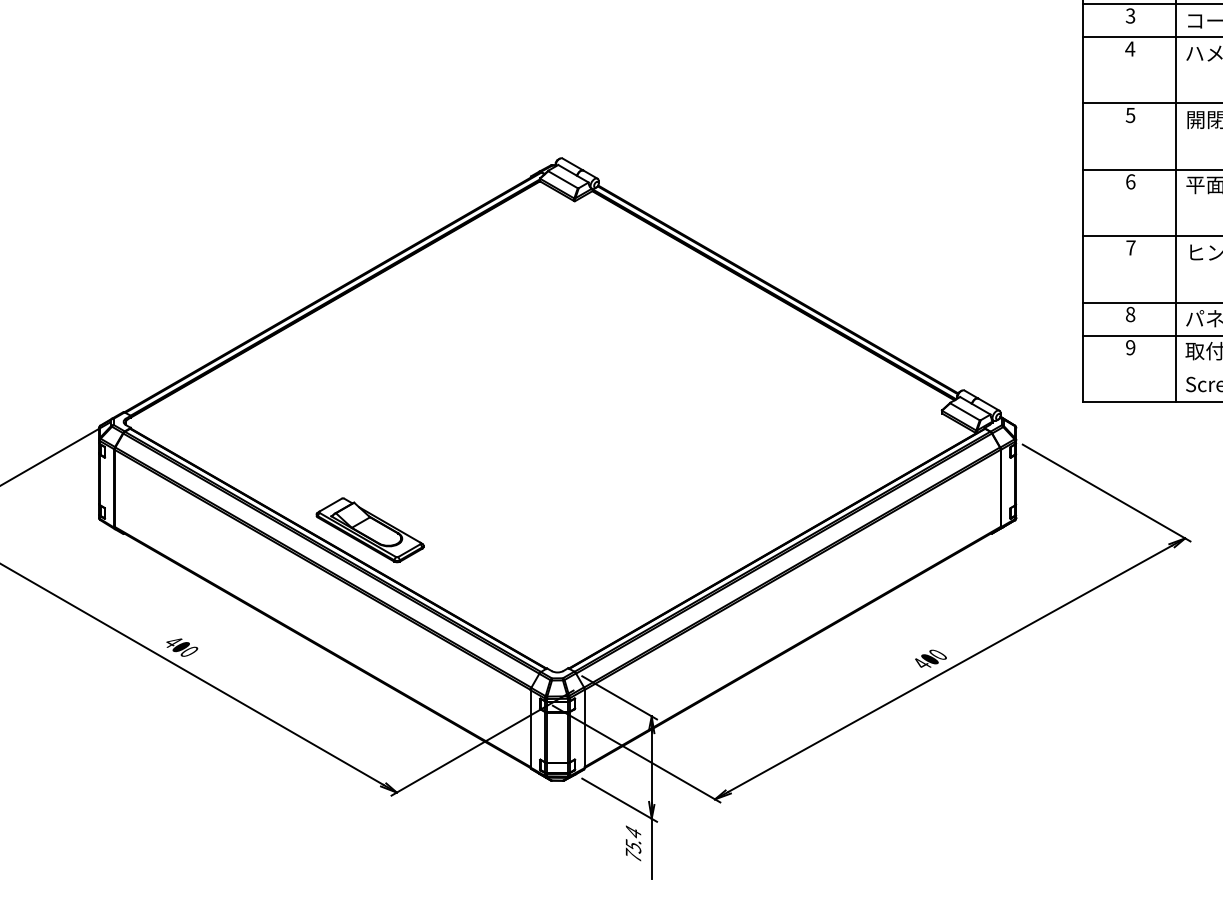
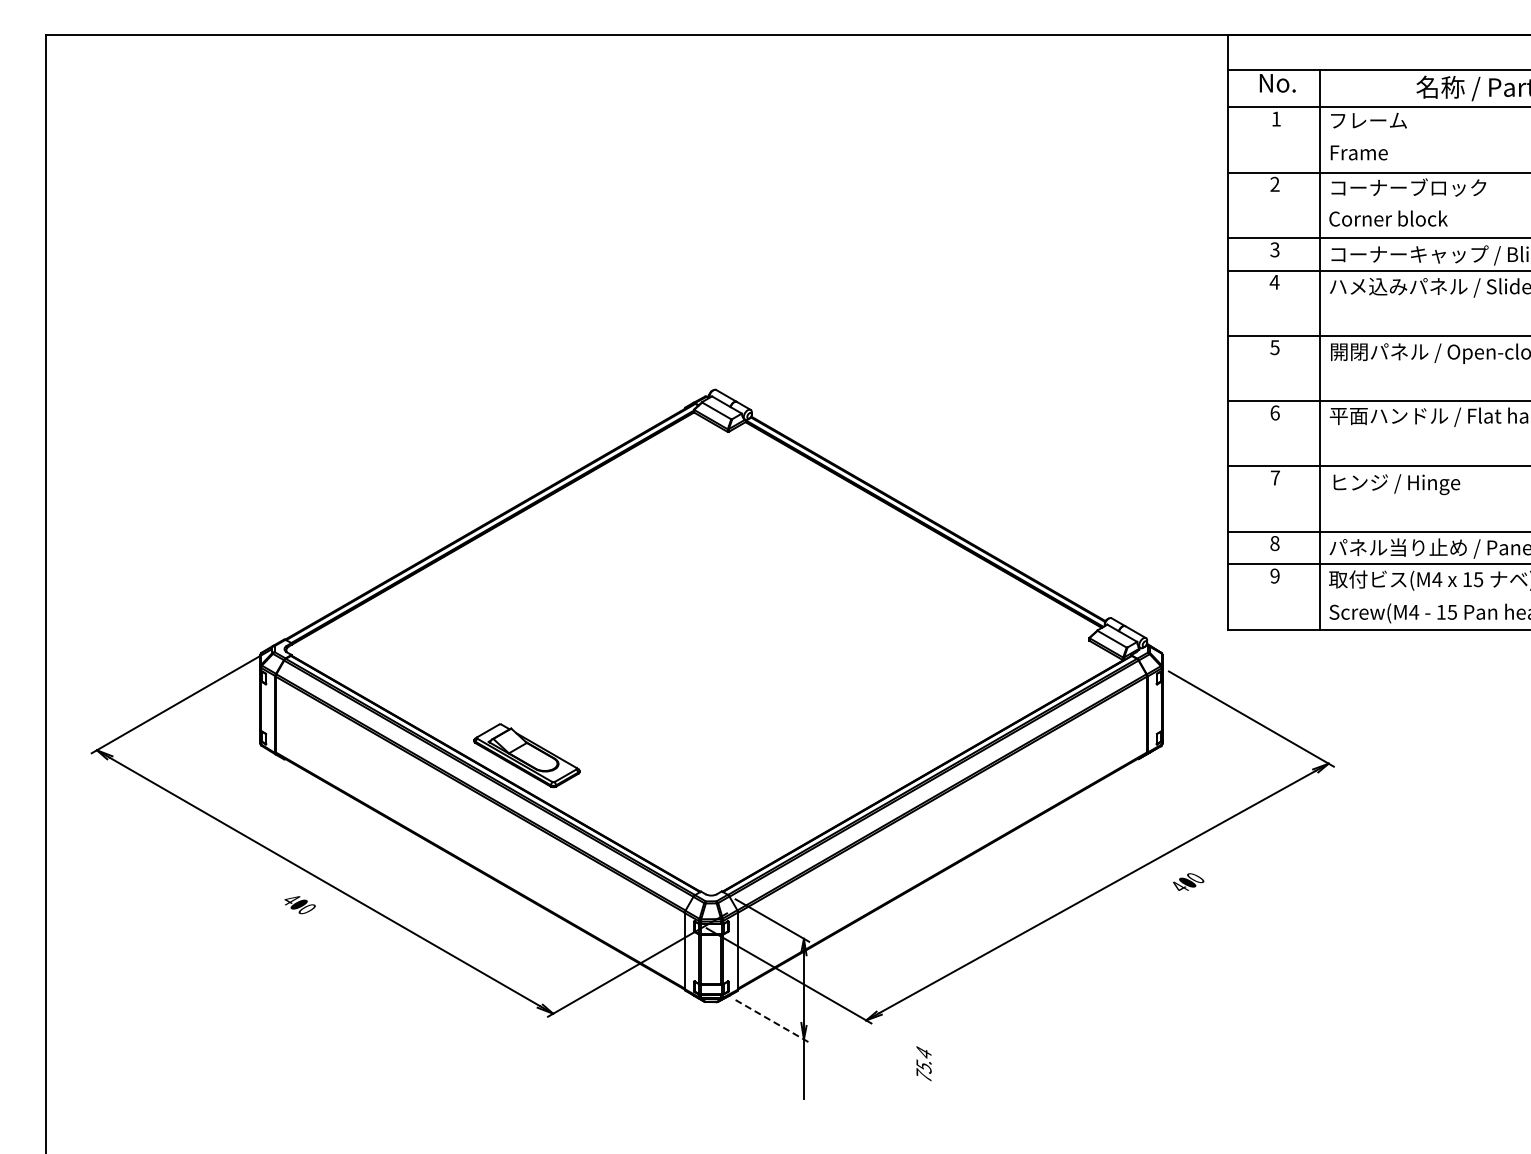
text: (181, 647) -> (299, 905), moved
text: (930, 658) -> (1188, 881), moved
line: (619, 800) -> (772, 1021), solid -> dashed
text: (632, 843) -> (923, 1063), moved

